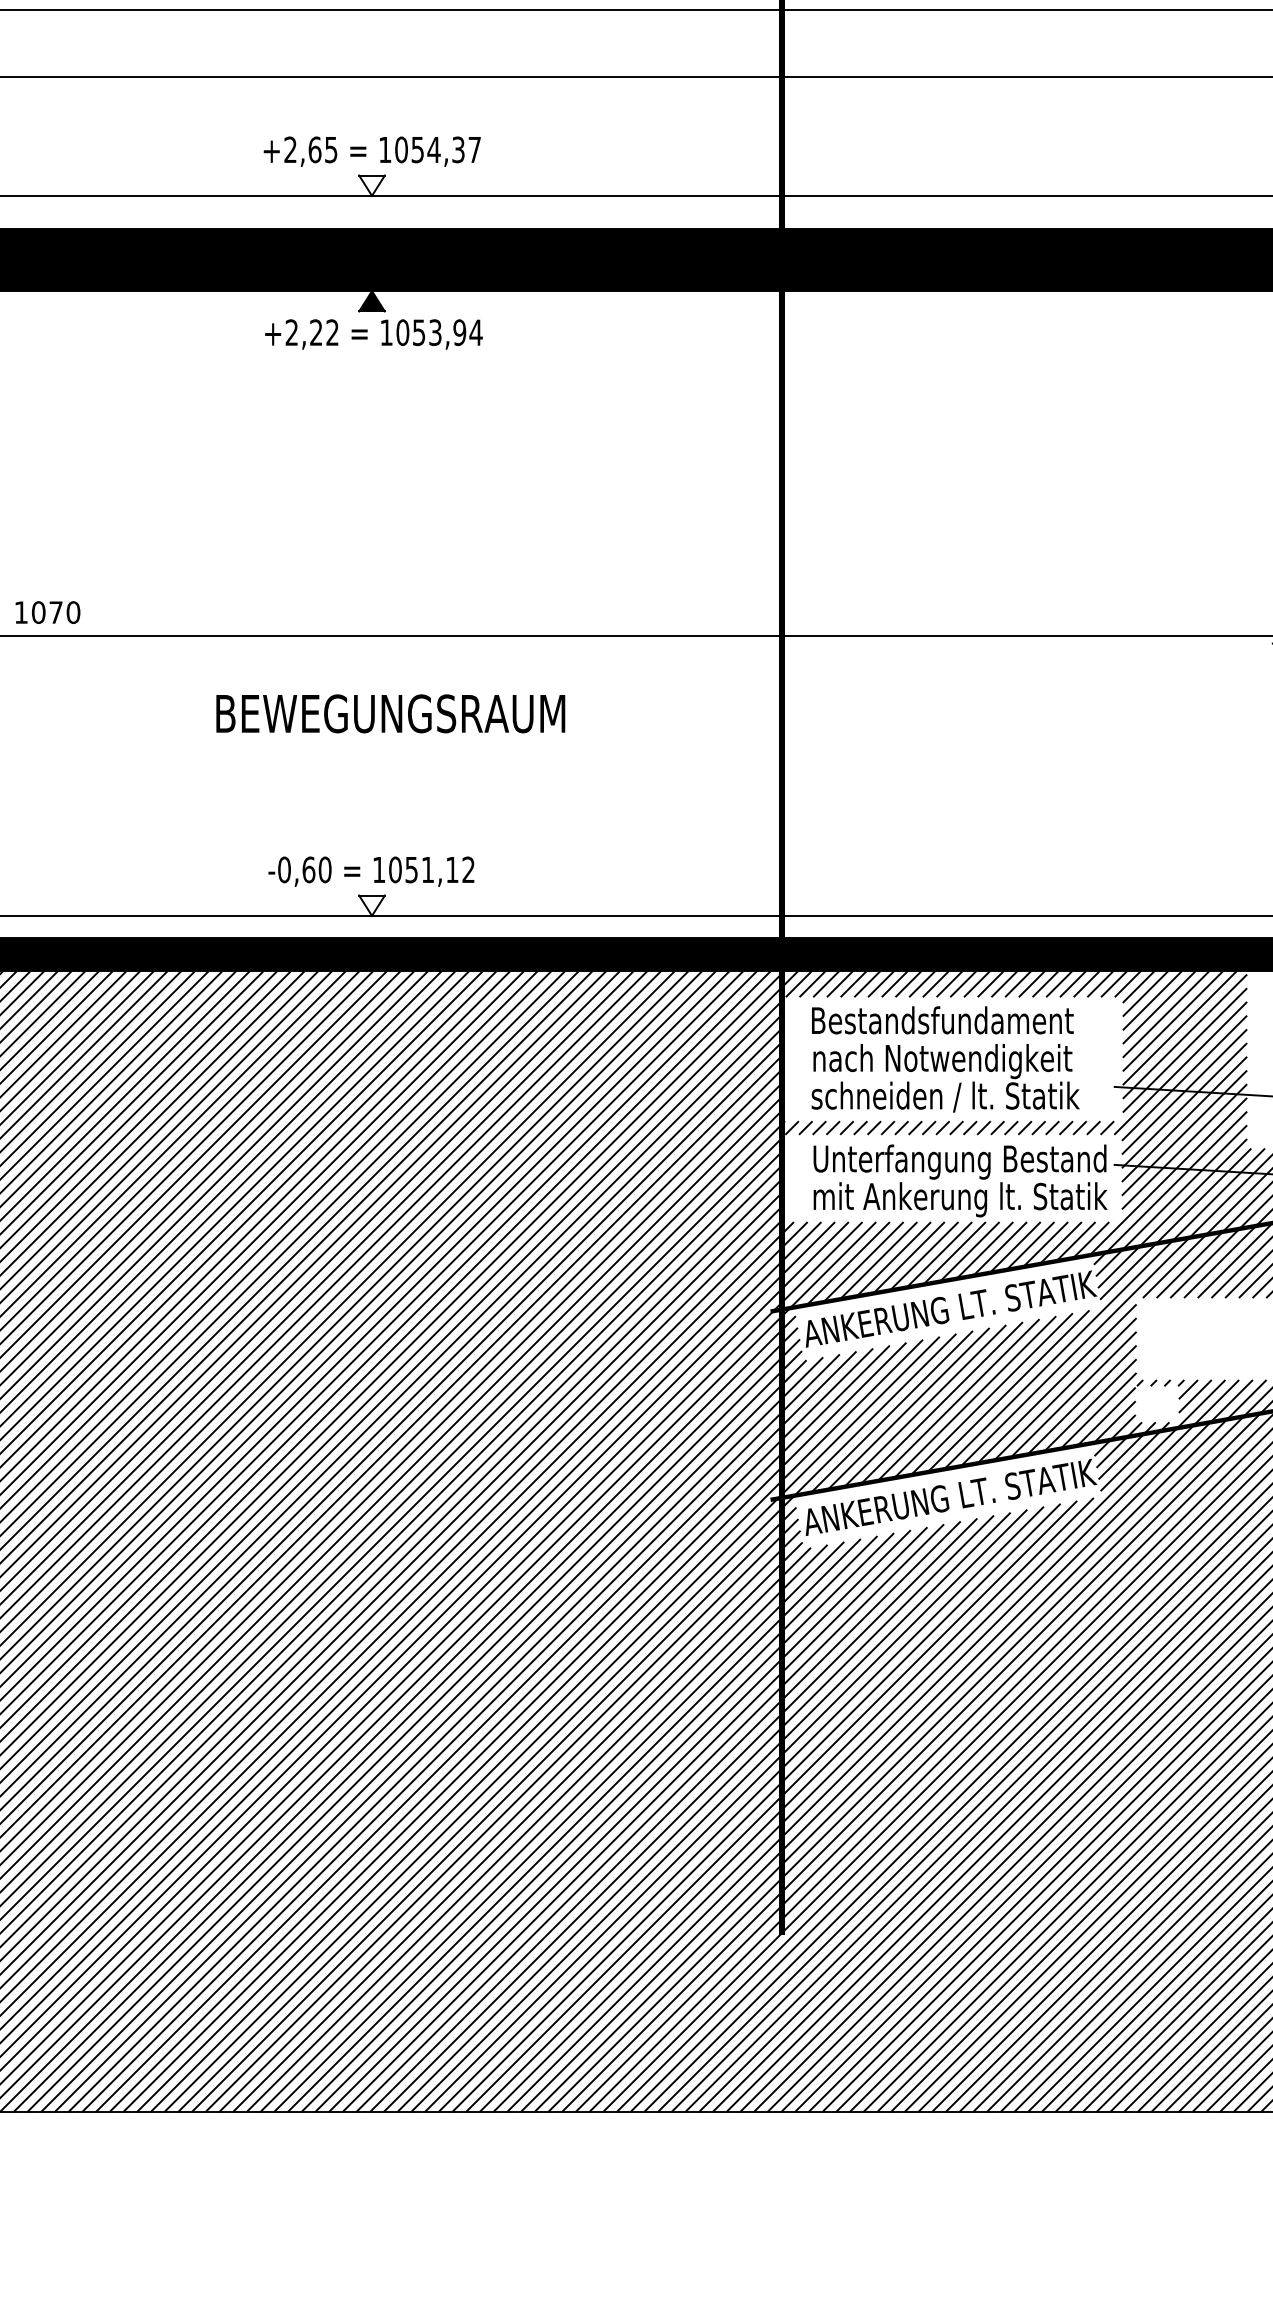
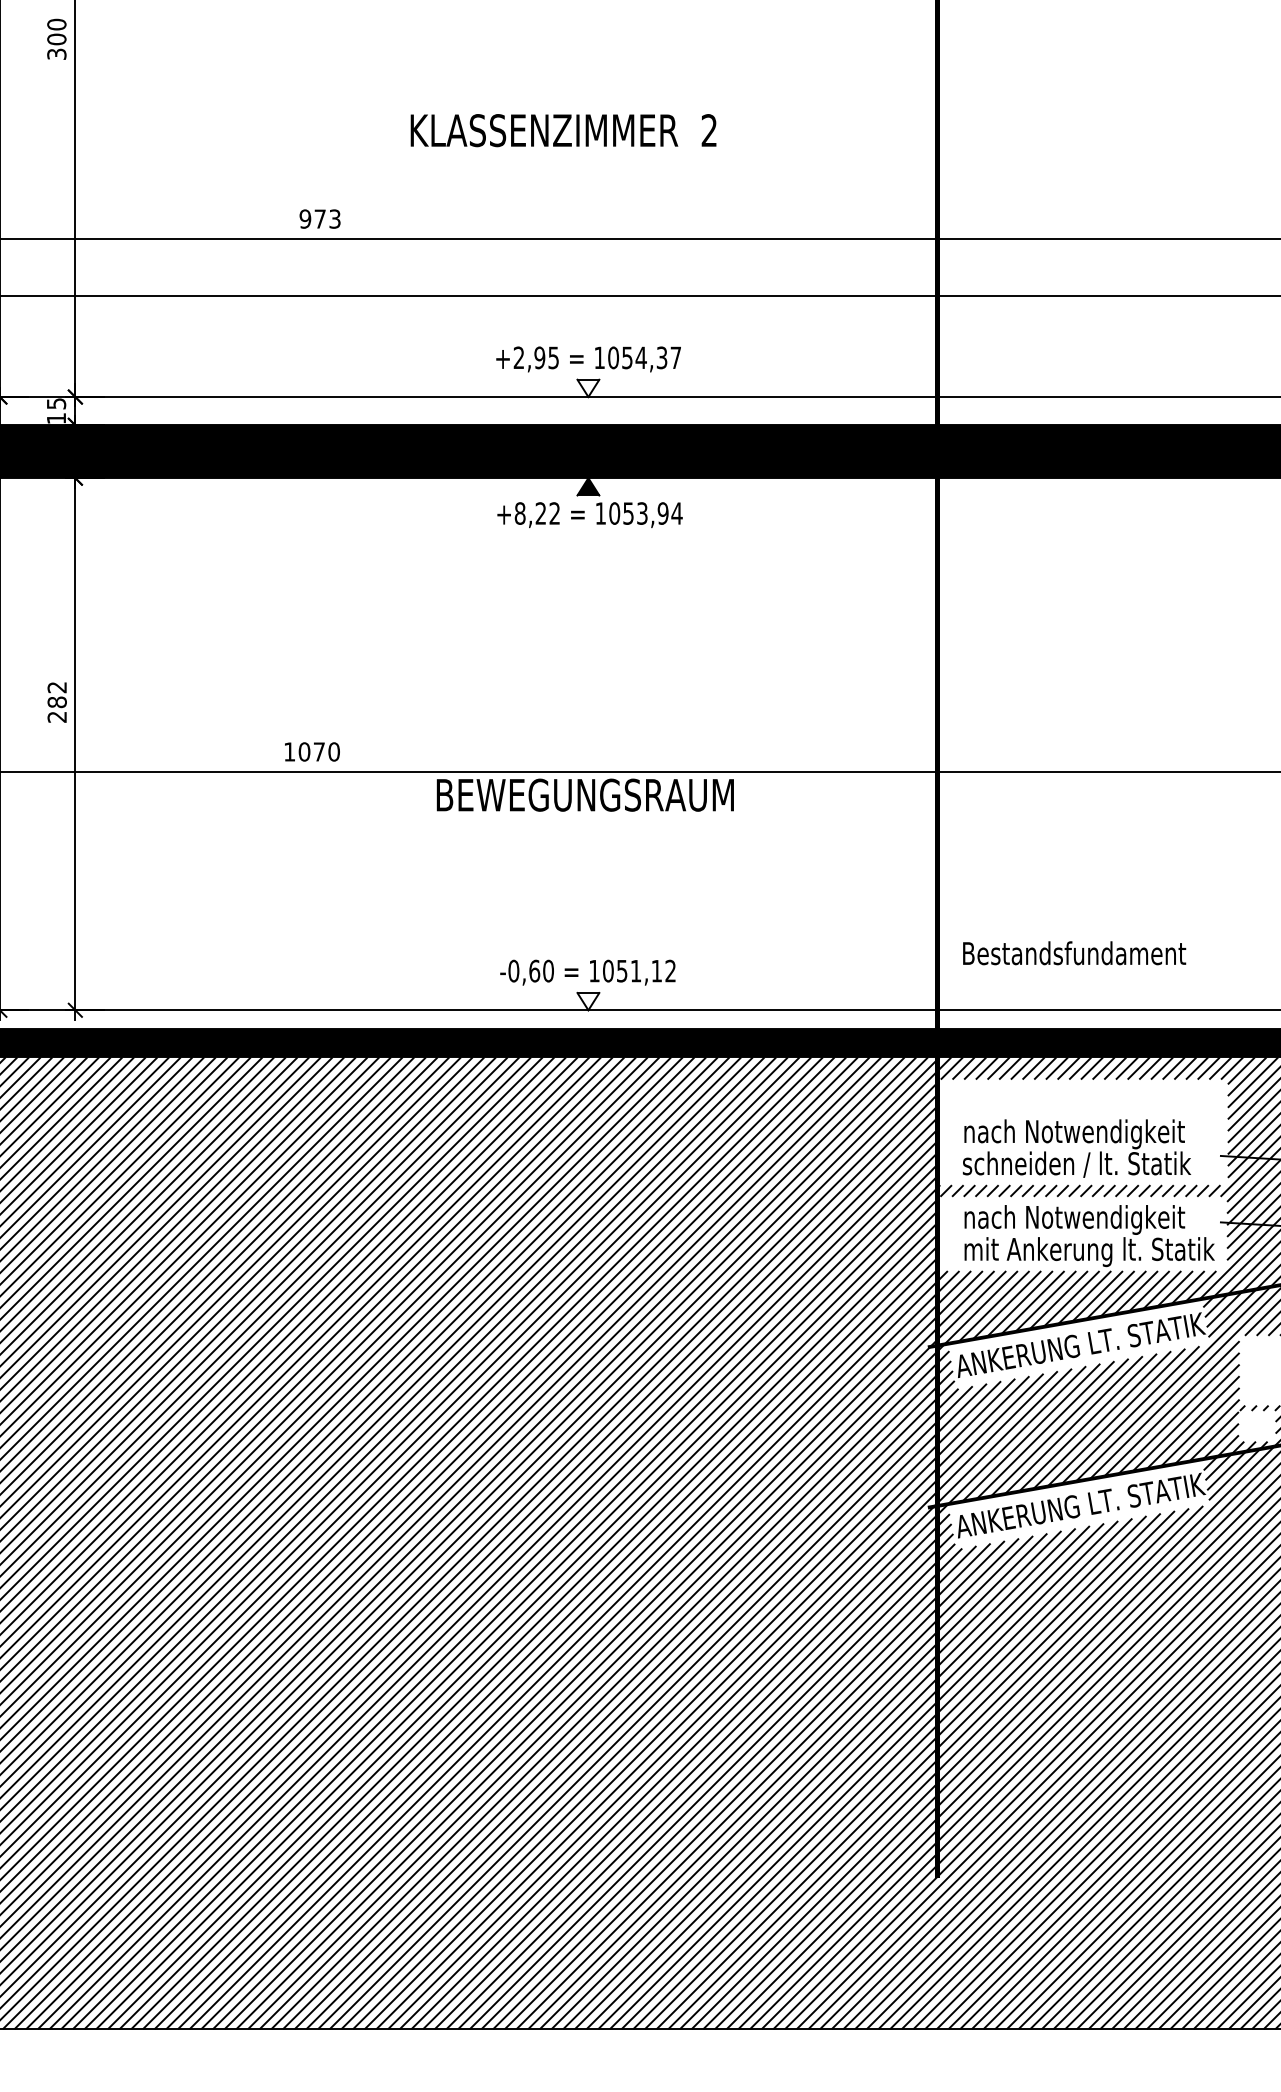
text: (314, 149) -> (539, 357), +2,65 -> +2,95
text: (291, 332) -> (519, 513), +2,22 -> +8,22
text: (389, 713) -> (584, 794), moved
text: (942, 1020) -> (1074, 953), moved
text: (959, 1161) -> (1088, 1219), Unterfangung Bestand -> nach Notwendigkeit

